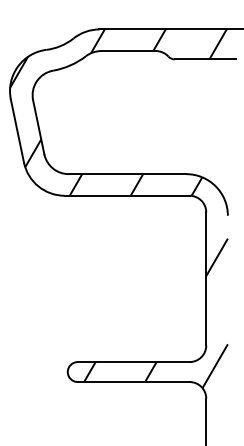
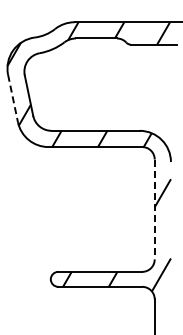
line: (18, 132) -> (13, 99), solid -> dashed
line: (205, 278) -> (154, 209), solid -> dashed

